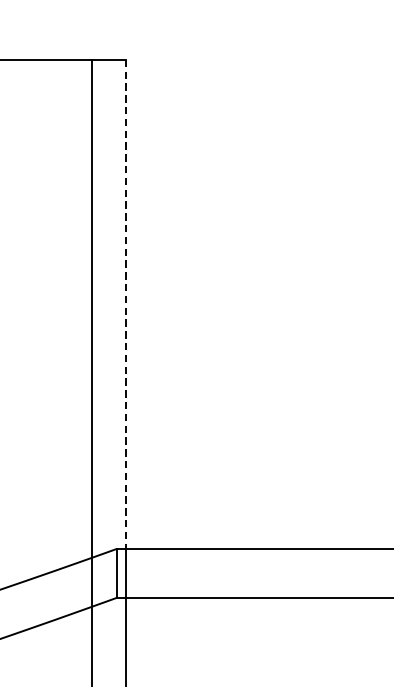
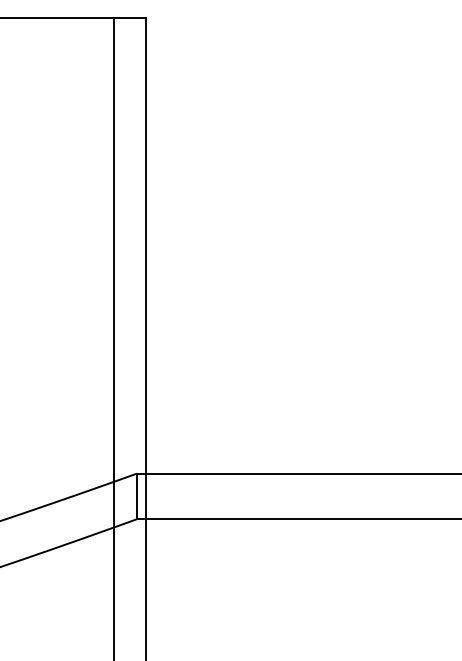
line: (125, 305) -> (145, 246), dashed -> solid

